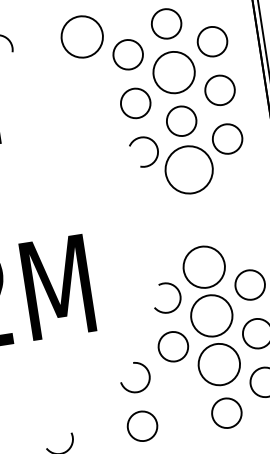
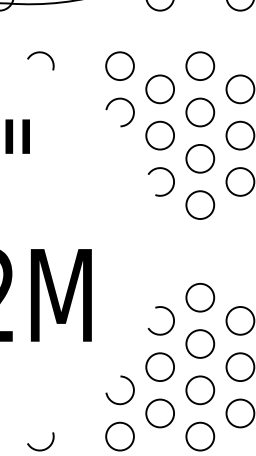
circle: (81, 37) -> (119, 66), size x0.71
circle: (174, 72) -> (200, 112), size x0.71
arc: (76, 82) -> (108, 107), added
circle: (189, 170) -> (200, 205), size x0.62
circle: (204, 266) -> (200, 297), size x0.71
circle: (211, 315) -> (200, 343), size x0.71
circle: (219, 364) -> (200, 390), size x0.71
circle: (180, 395) -> (159, 413), added

